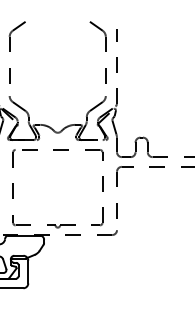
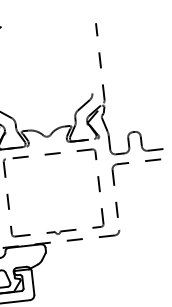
part: (105, 51) -> (86, 47), removed

